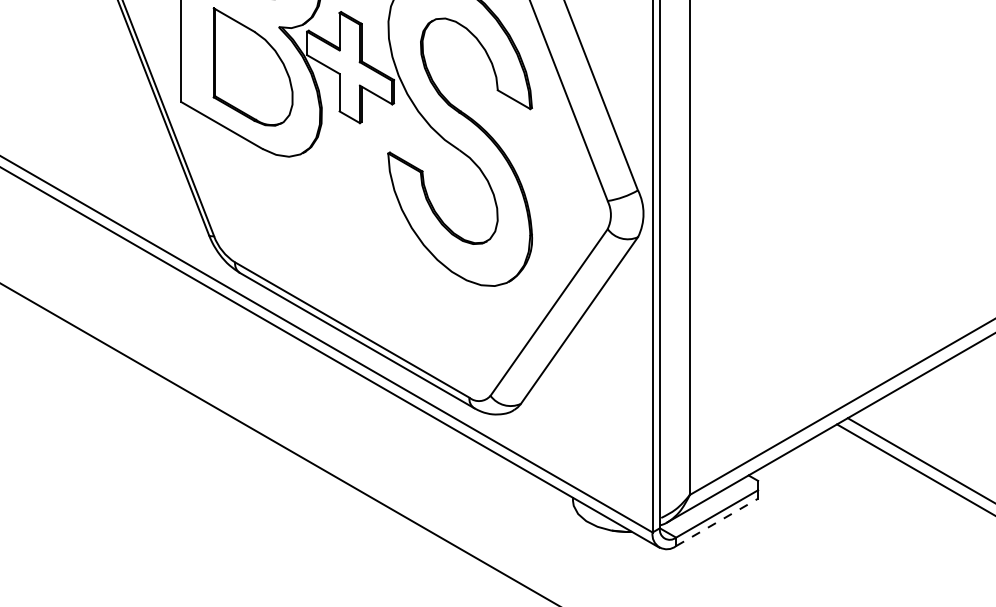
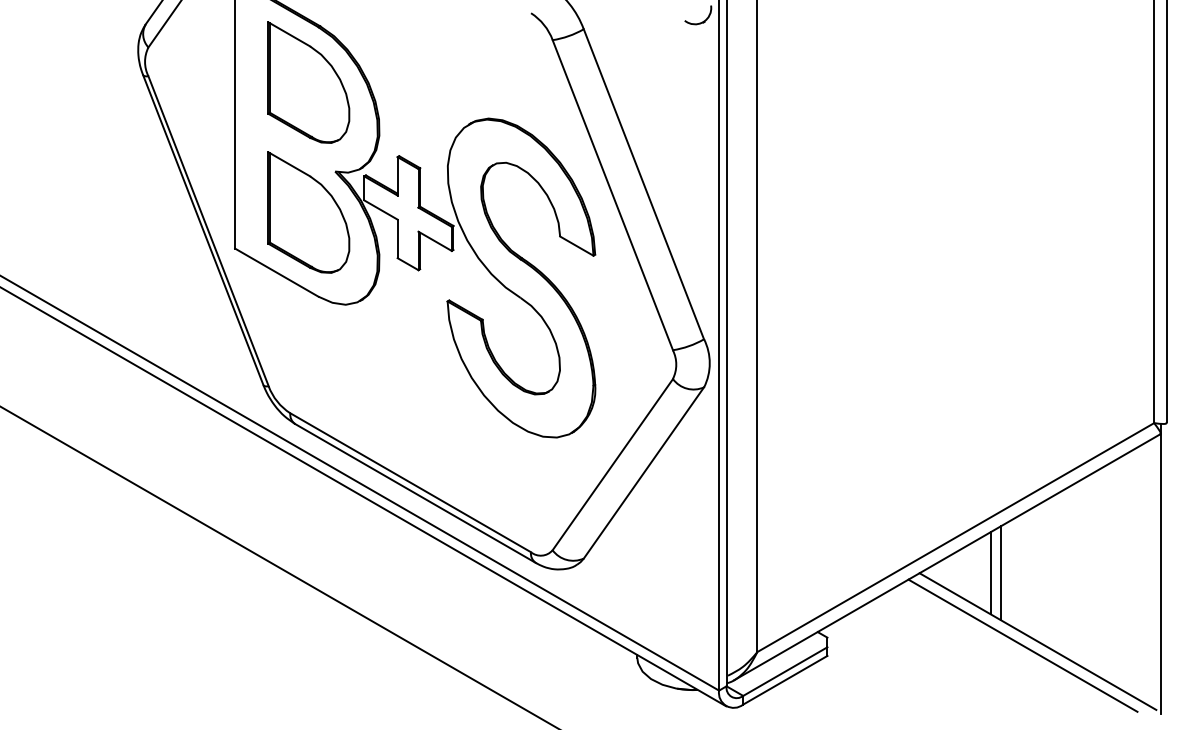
line: (916, 418) -> (990, 573), added
line: (926, 418) -> (1000, 573), added
line: (717, 522) -> (785, 680), dashed -> solid

